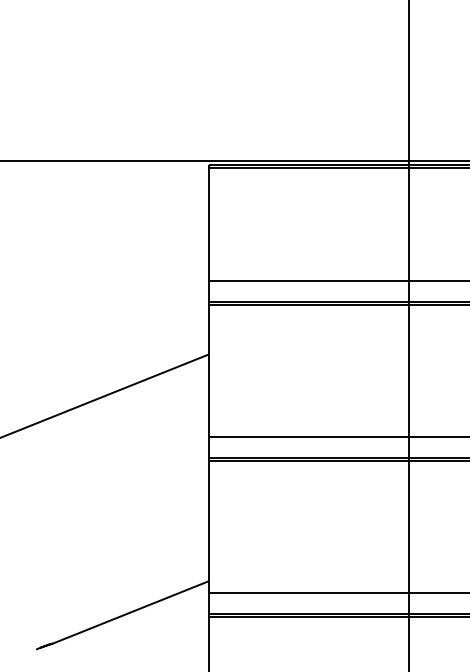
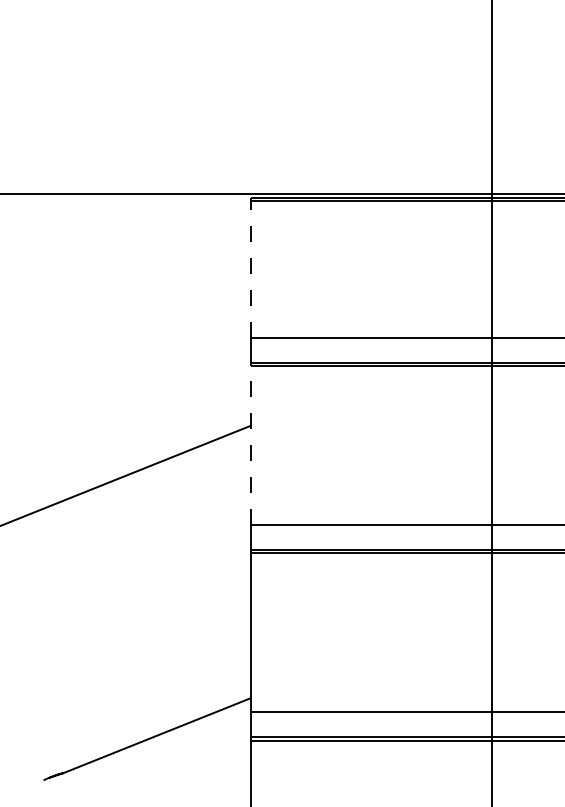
line: (209, 224) -> (251, 269), solid -> dashed
line: (209, 370) -> (251, 444), solid -> dashed

